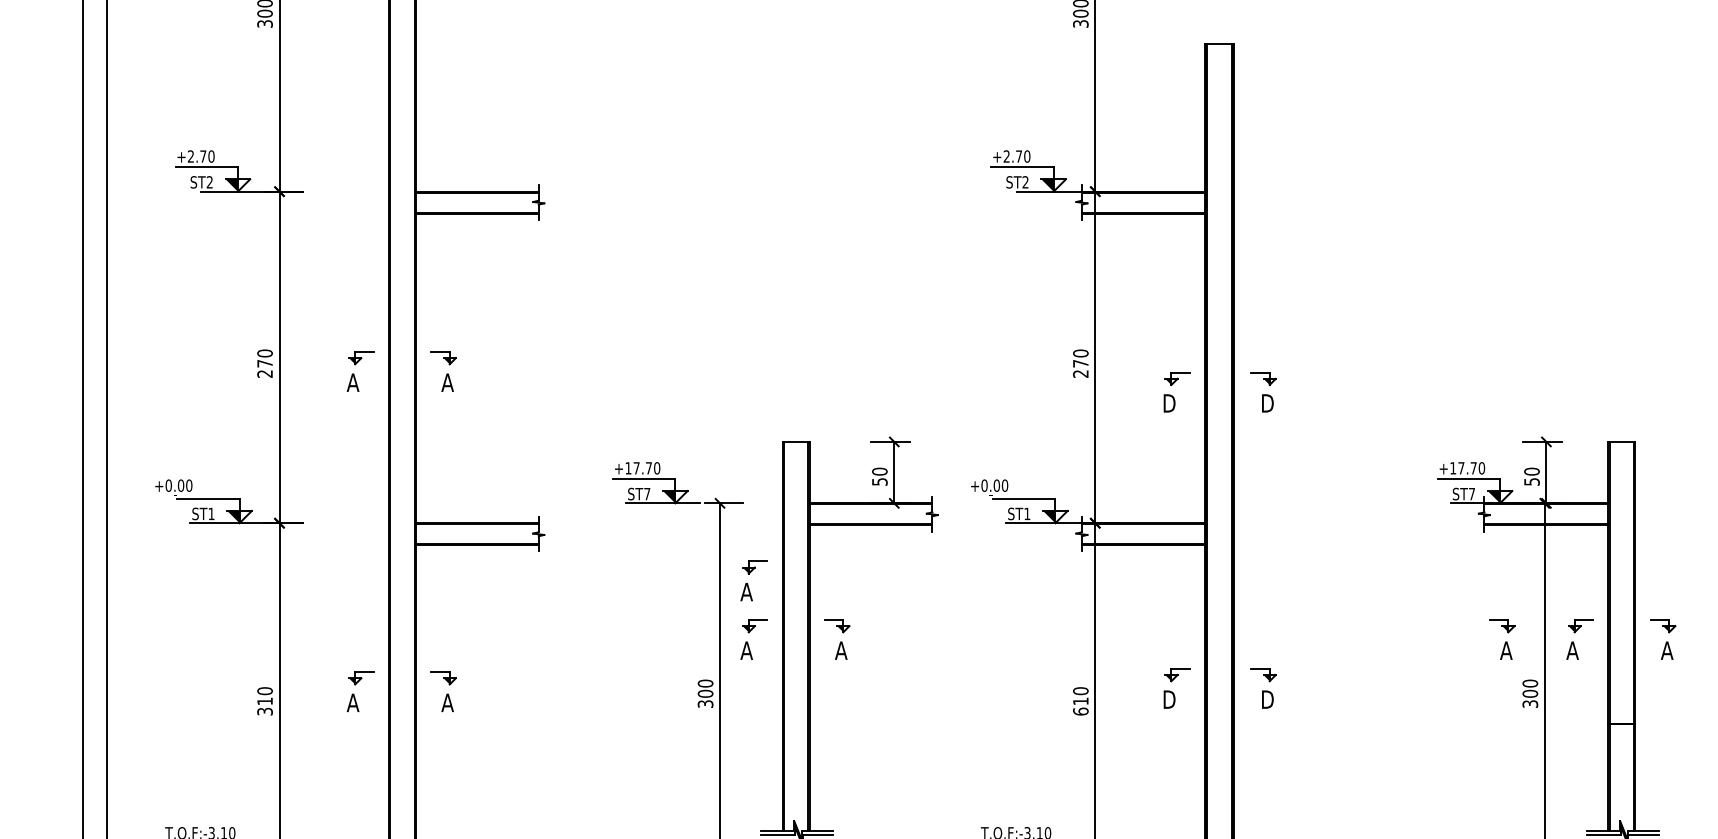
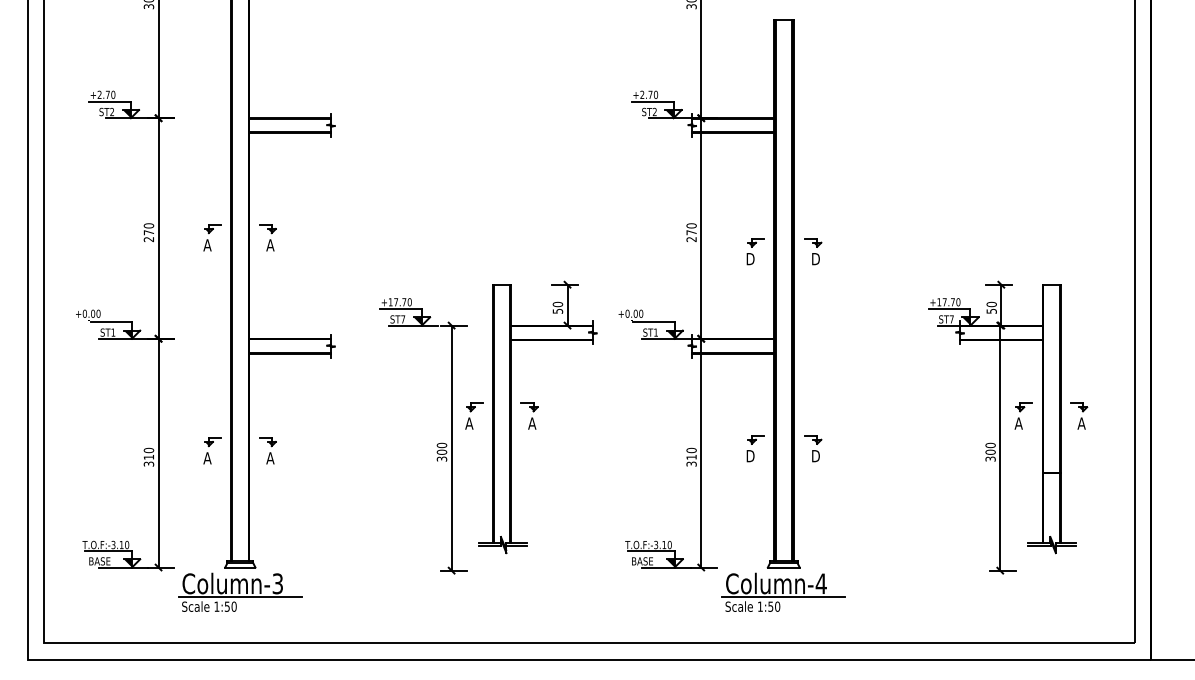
part: (754, 579) -> (474, 376), removed
part: (1503, 638) -> (972, 415), removed
text: (1080, 710) -> (691, 463), 610 -> 310

